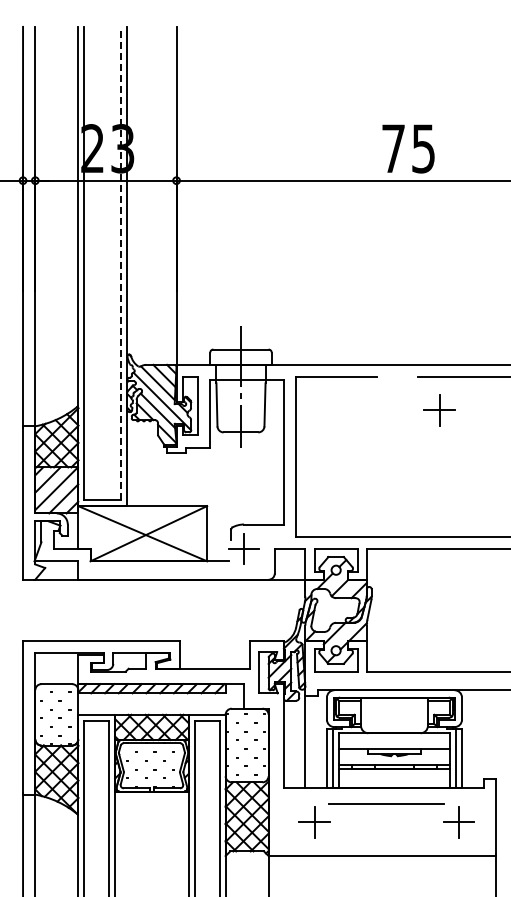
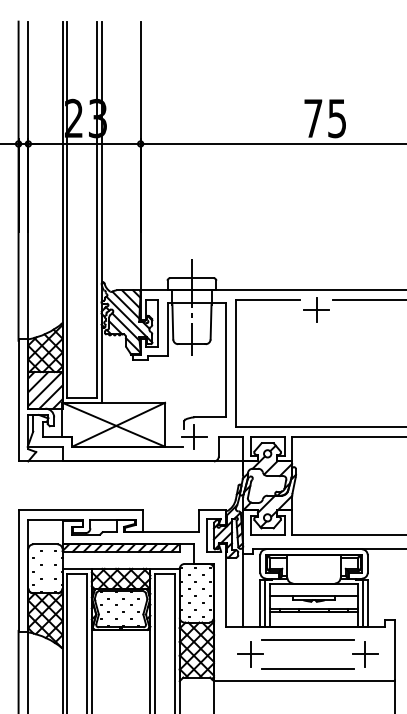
line: (121, 263) -> (96, 209), dashed -> solid
part: (439, 410) -> (316, 310), moved
line: (386, 840) -> (307, 668), added

